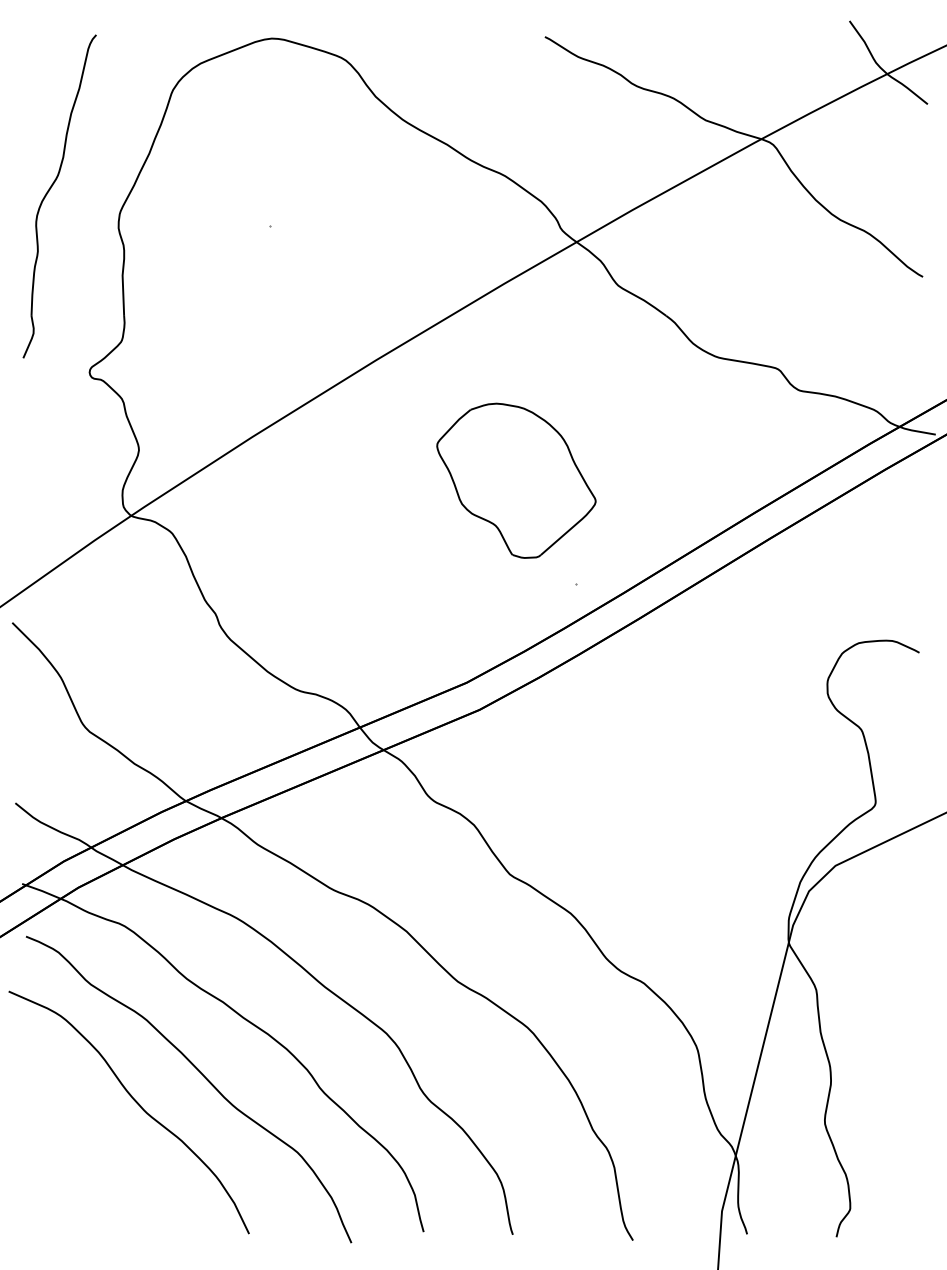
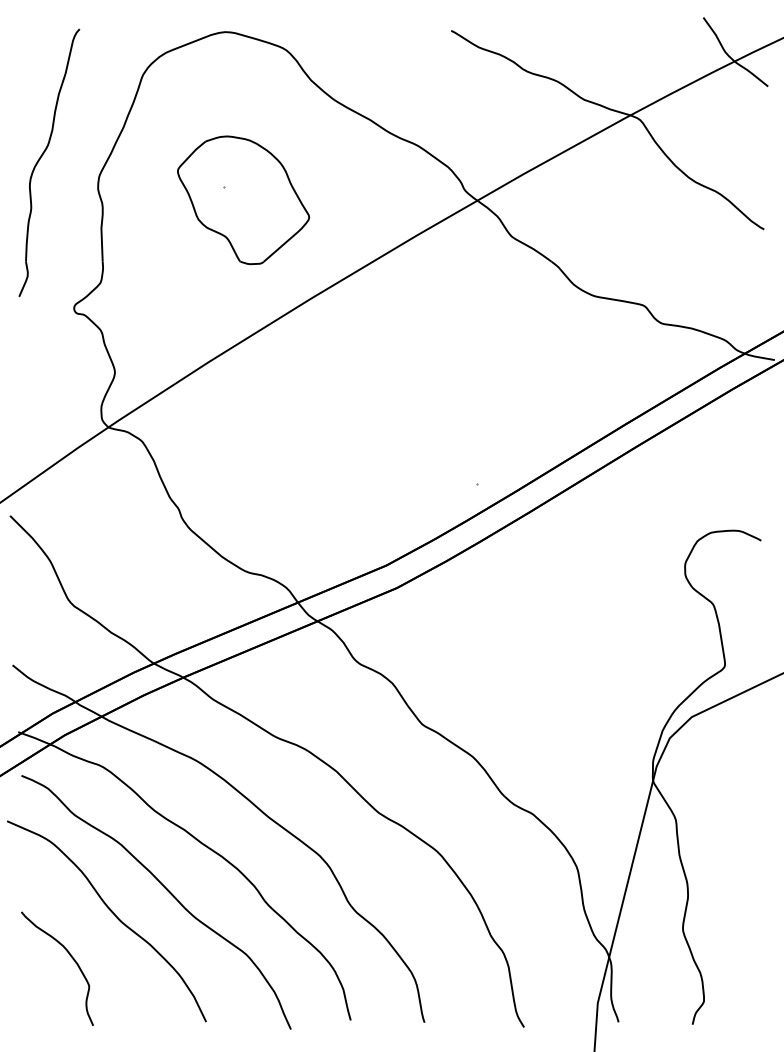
part: (516, 481) -> (243, 200), moved
curve: (87, 1158) -> (72, 959), added

